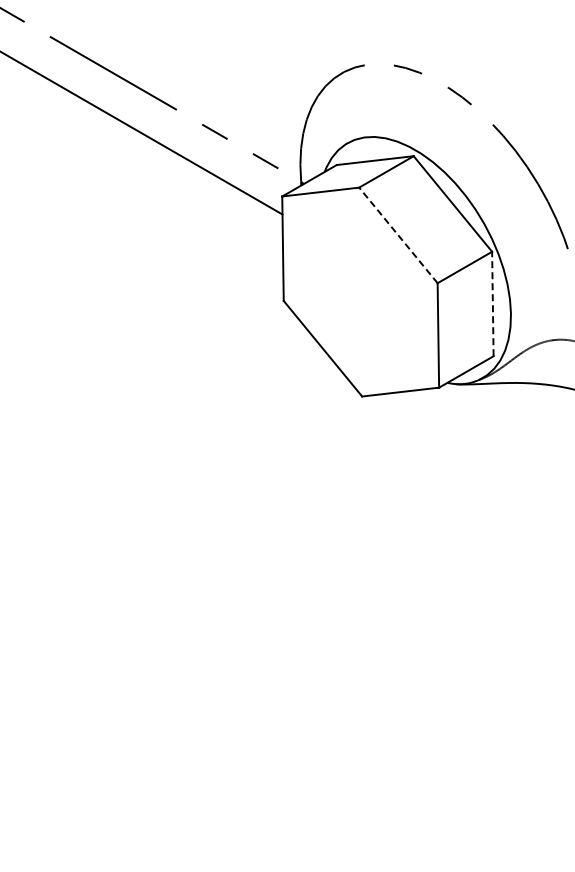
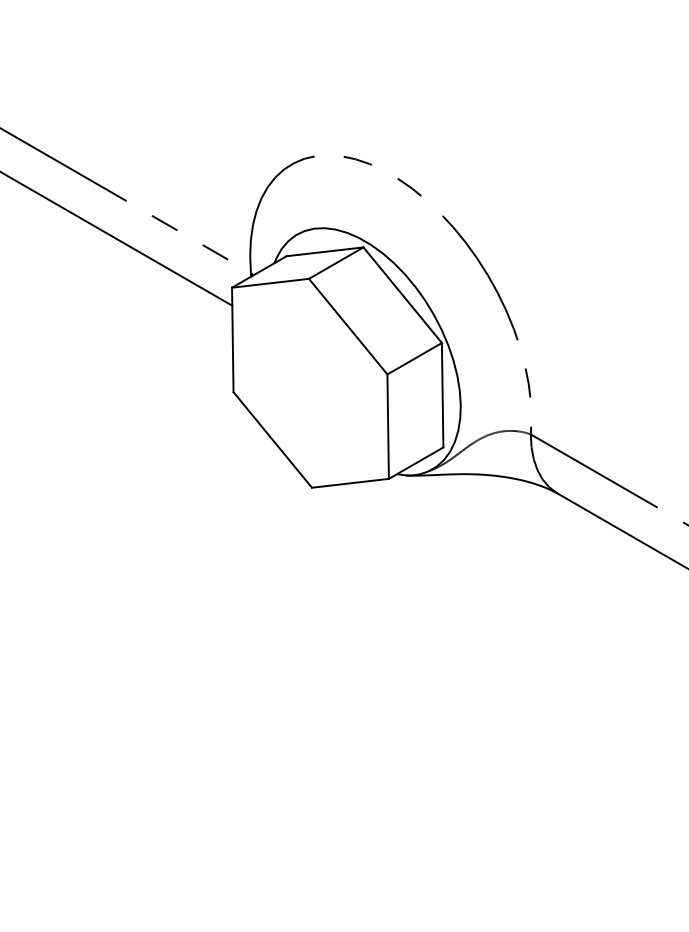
line: (398, 235) -> (348, 326), dashed -> solid
line: (492, 303) -> (442, 394), dashed -> solid

